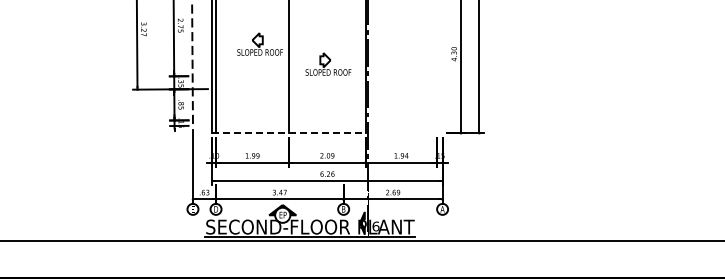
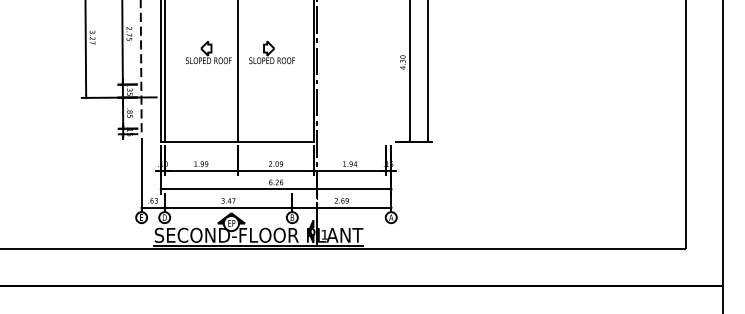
part: (327, 64) -> (271, 52), moved
line: (288, 133) -> (237, 141), dashed -> solid
text: (375, 226) -> (324, 234), 6 -> 1

